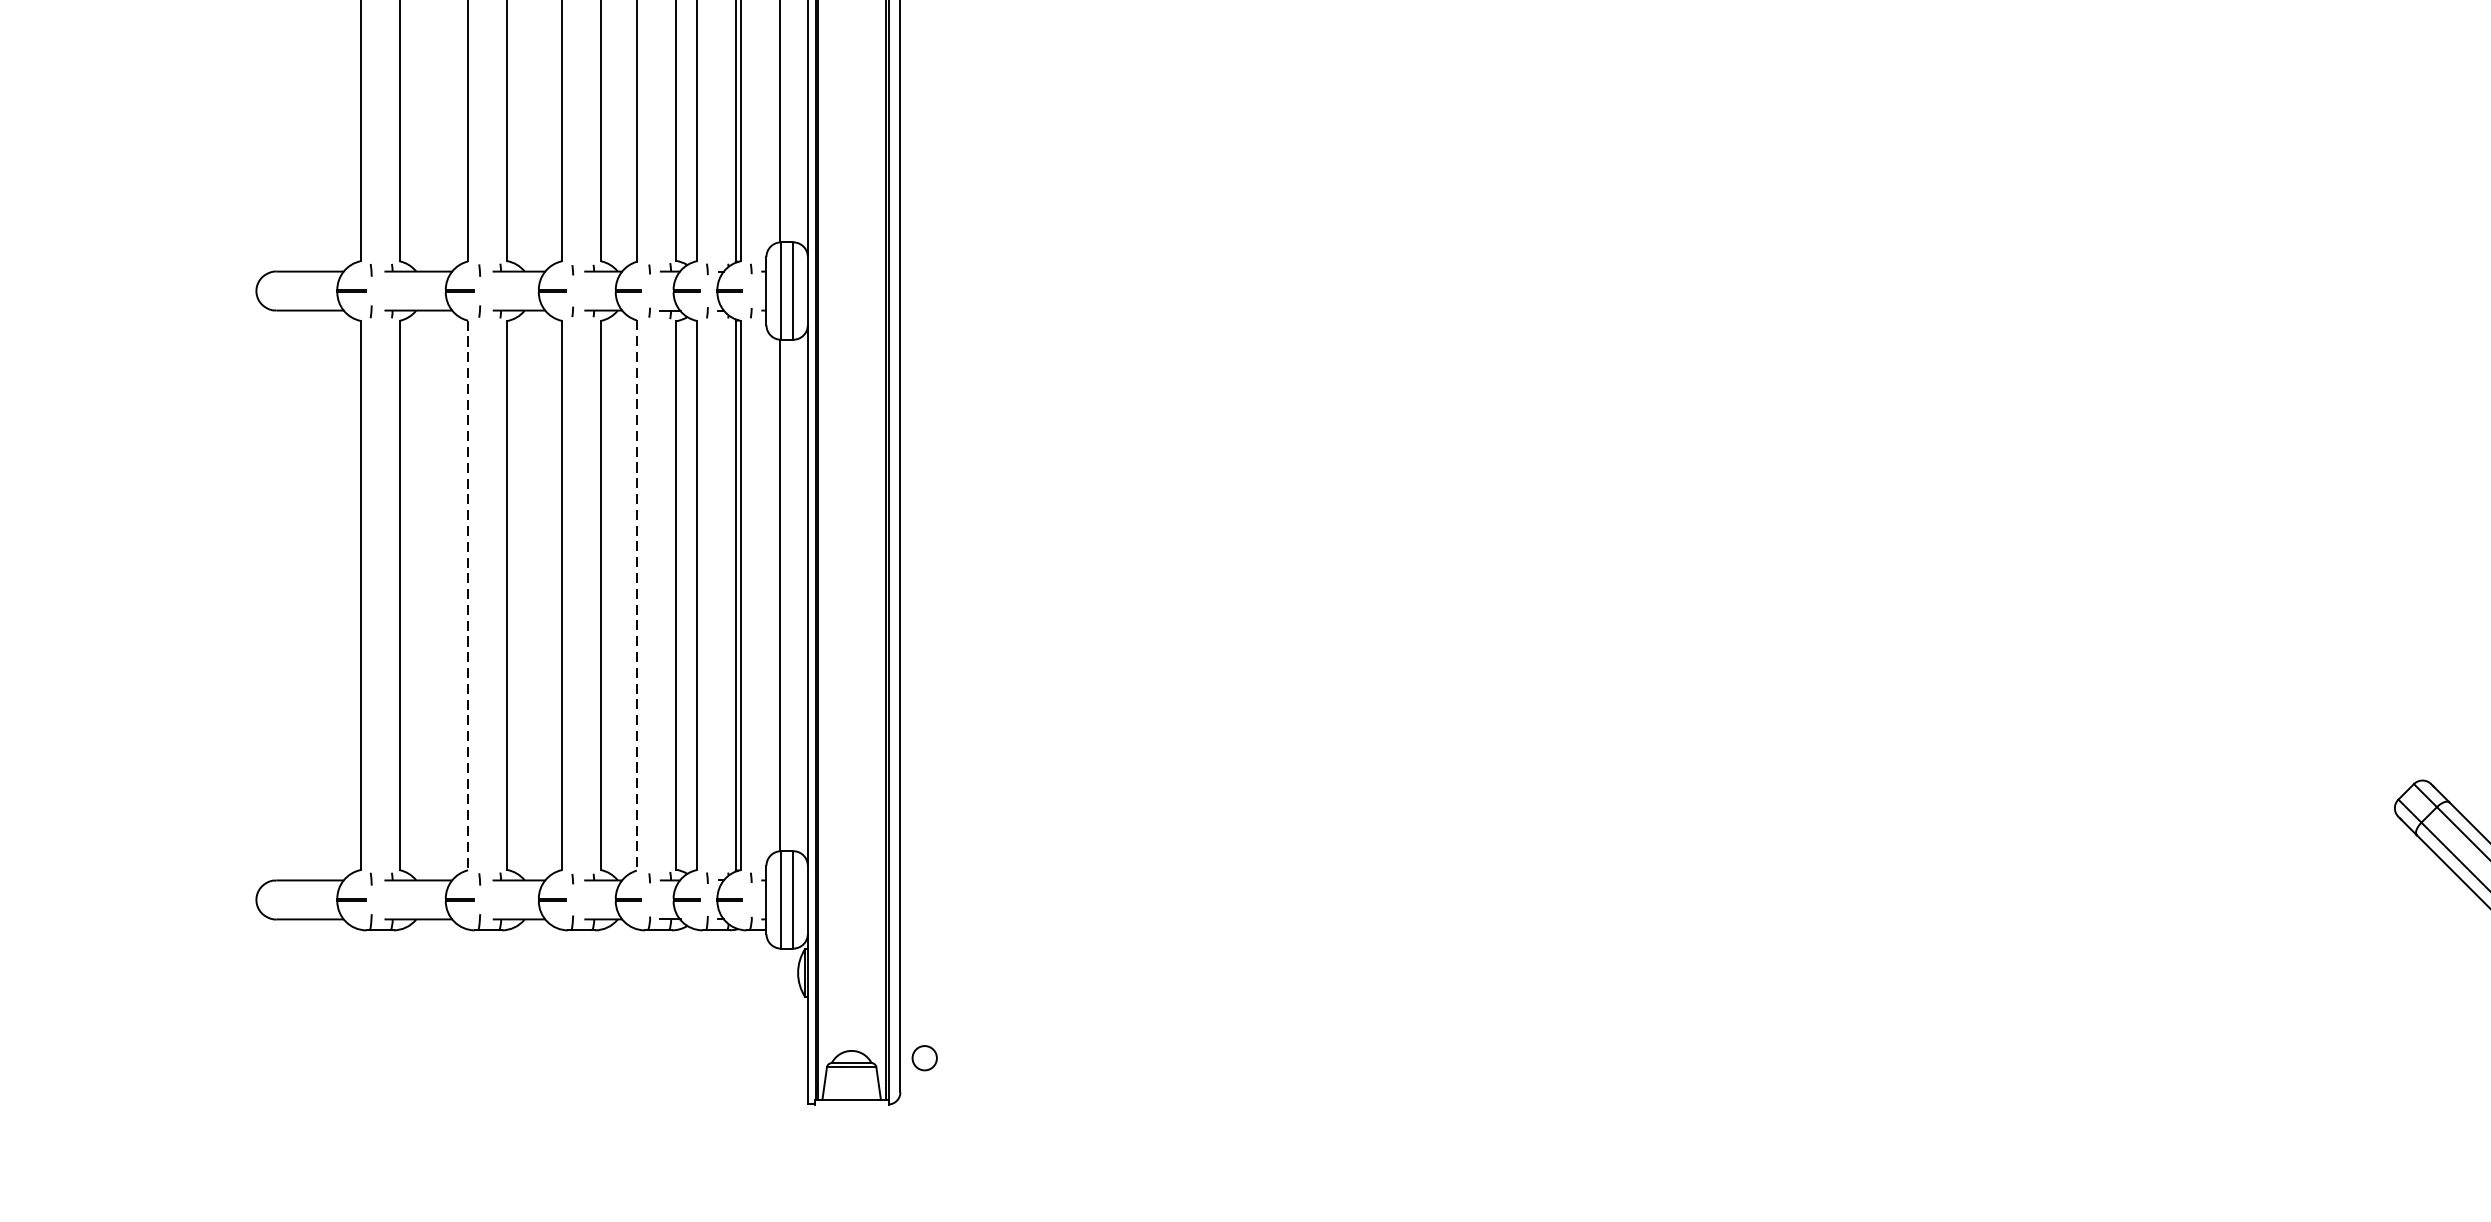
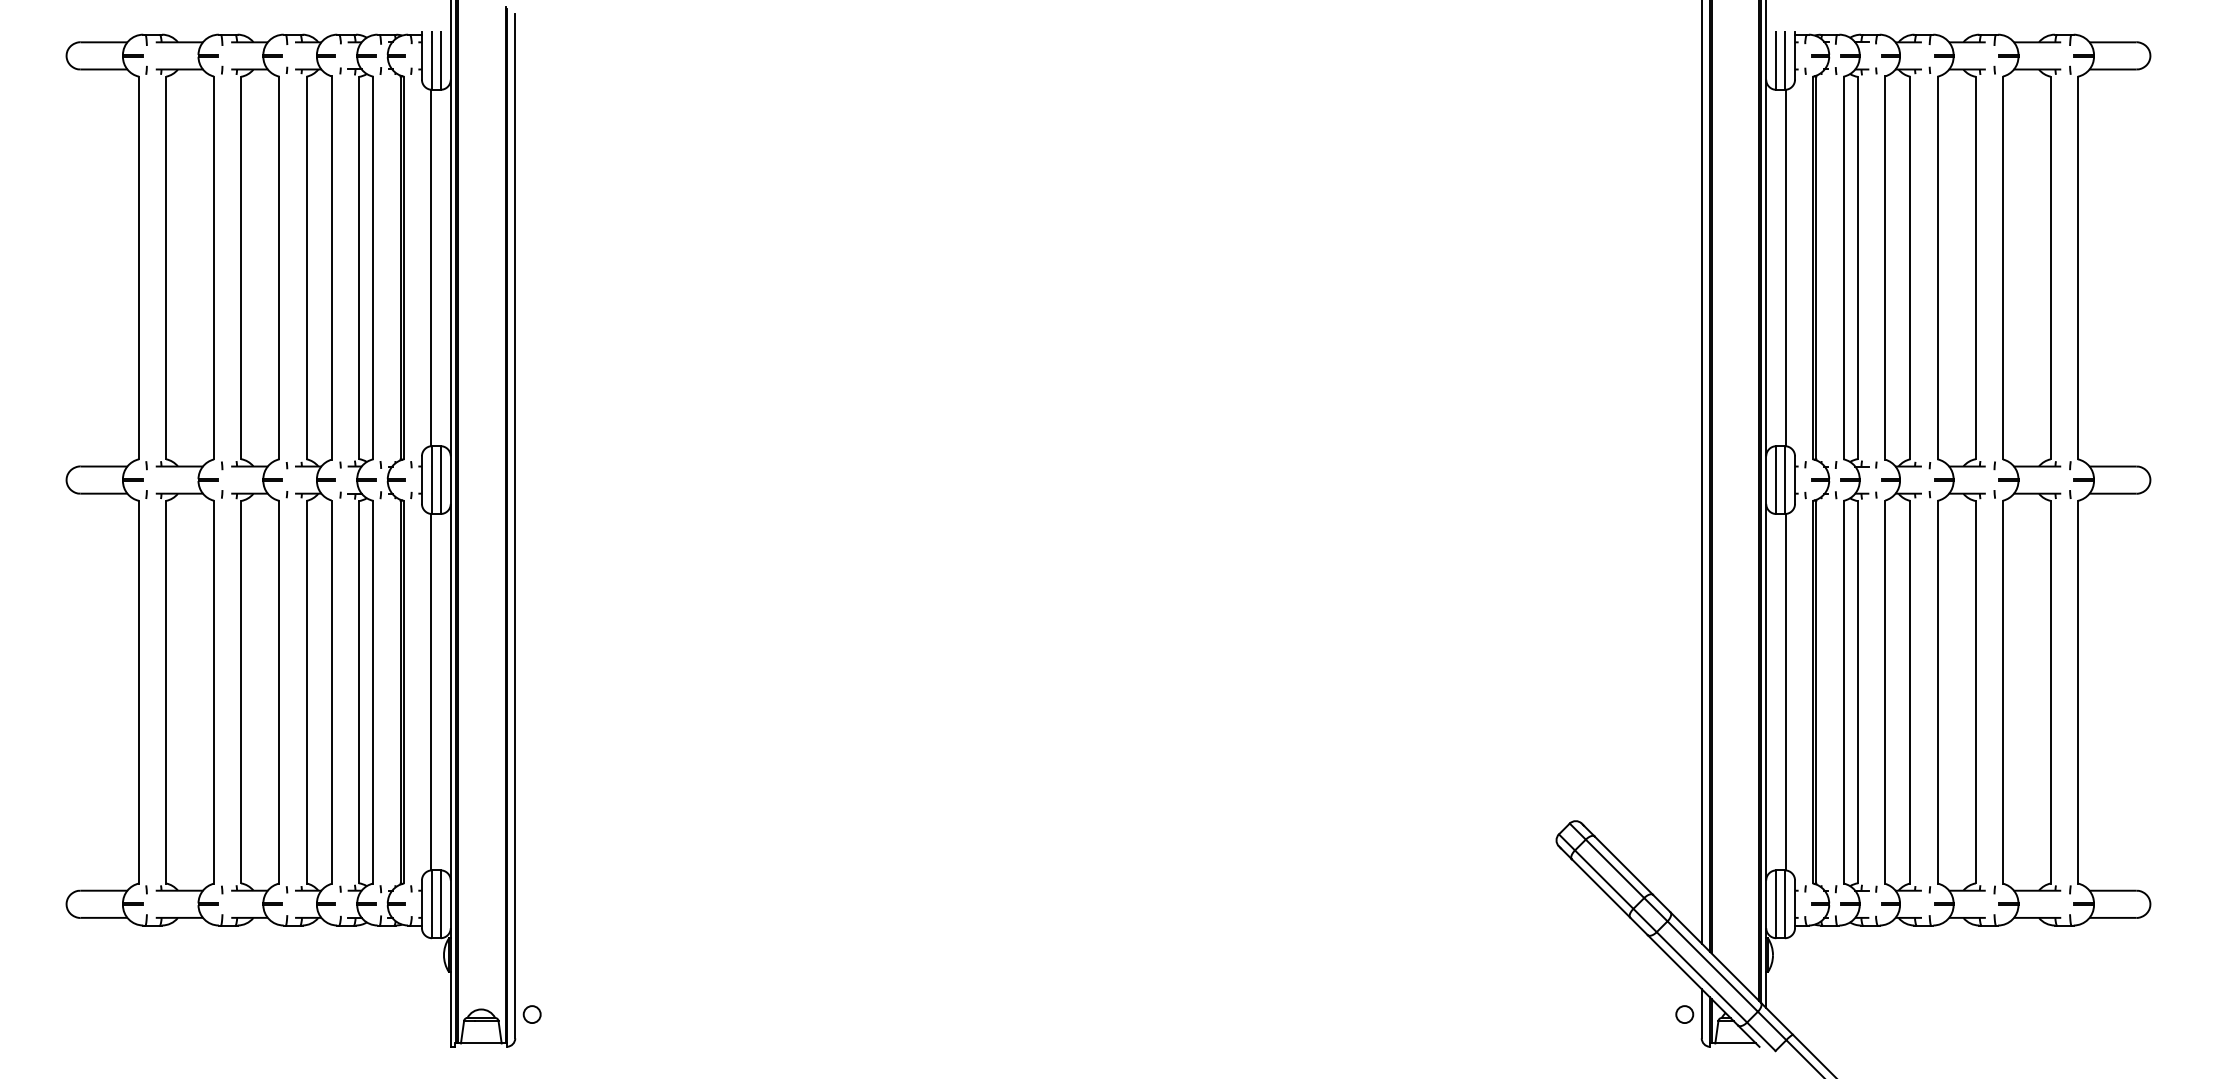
line: (468, 595) -> (214, 692), dashed -> solid
line: (636, 595) -> (331, 692), dashed -> solid

